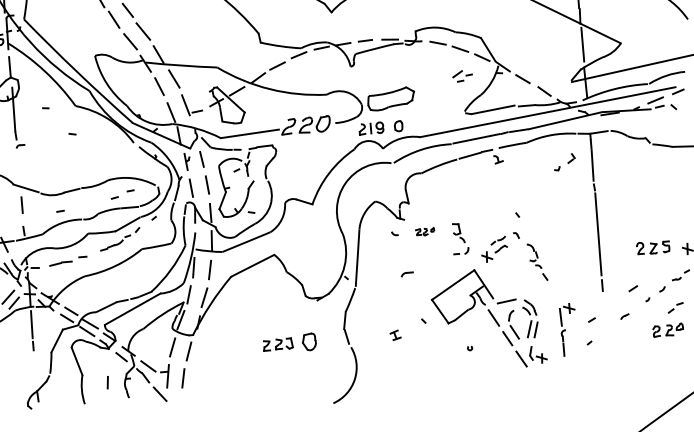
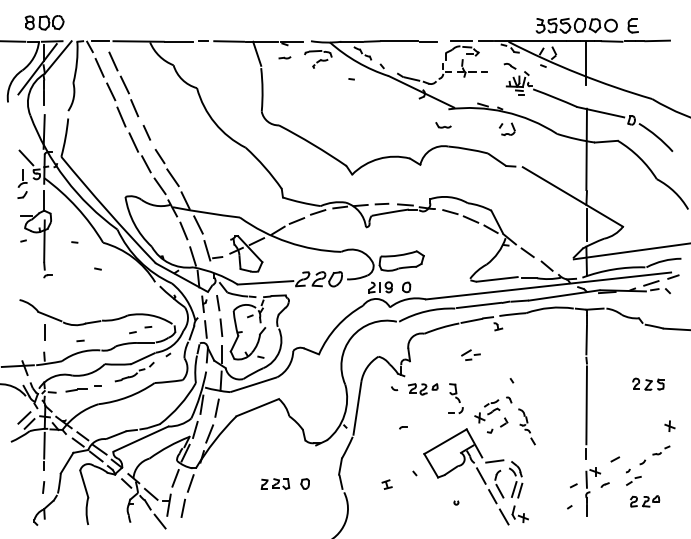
part: (462, 75) -> (470, 354), moved
part: (564, 162) -> (497, 425), moved
part: (425, 232) -> (423, 389), size x1.67
part: (653, 246) -> (648, 383), moved
part: (407, 273) -> (403, 427), size x0.62
part: (675, 307) -> (633, 480), moved
part: (569, 329) -> (593, 491), moved
part: (308, 341) -> (304, 483), size x0.62
line: (107, 382) -> (43, 487), moved

